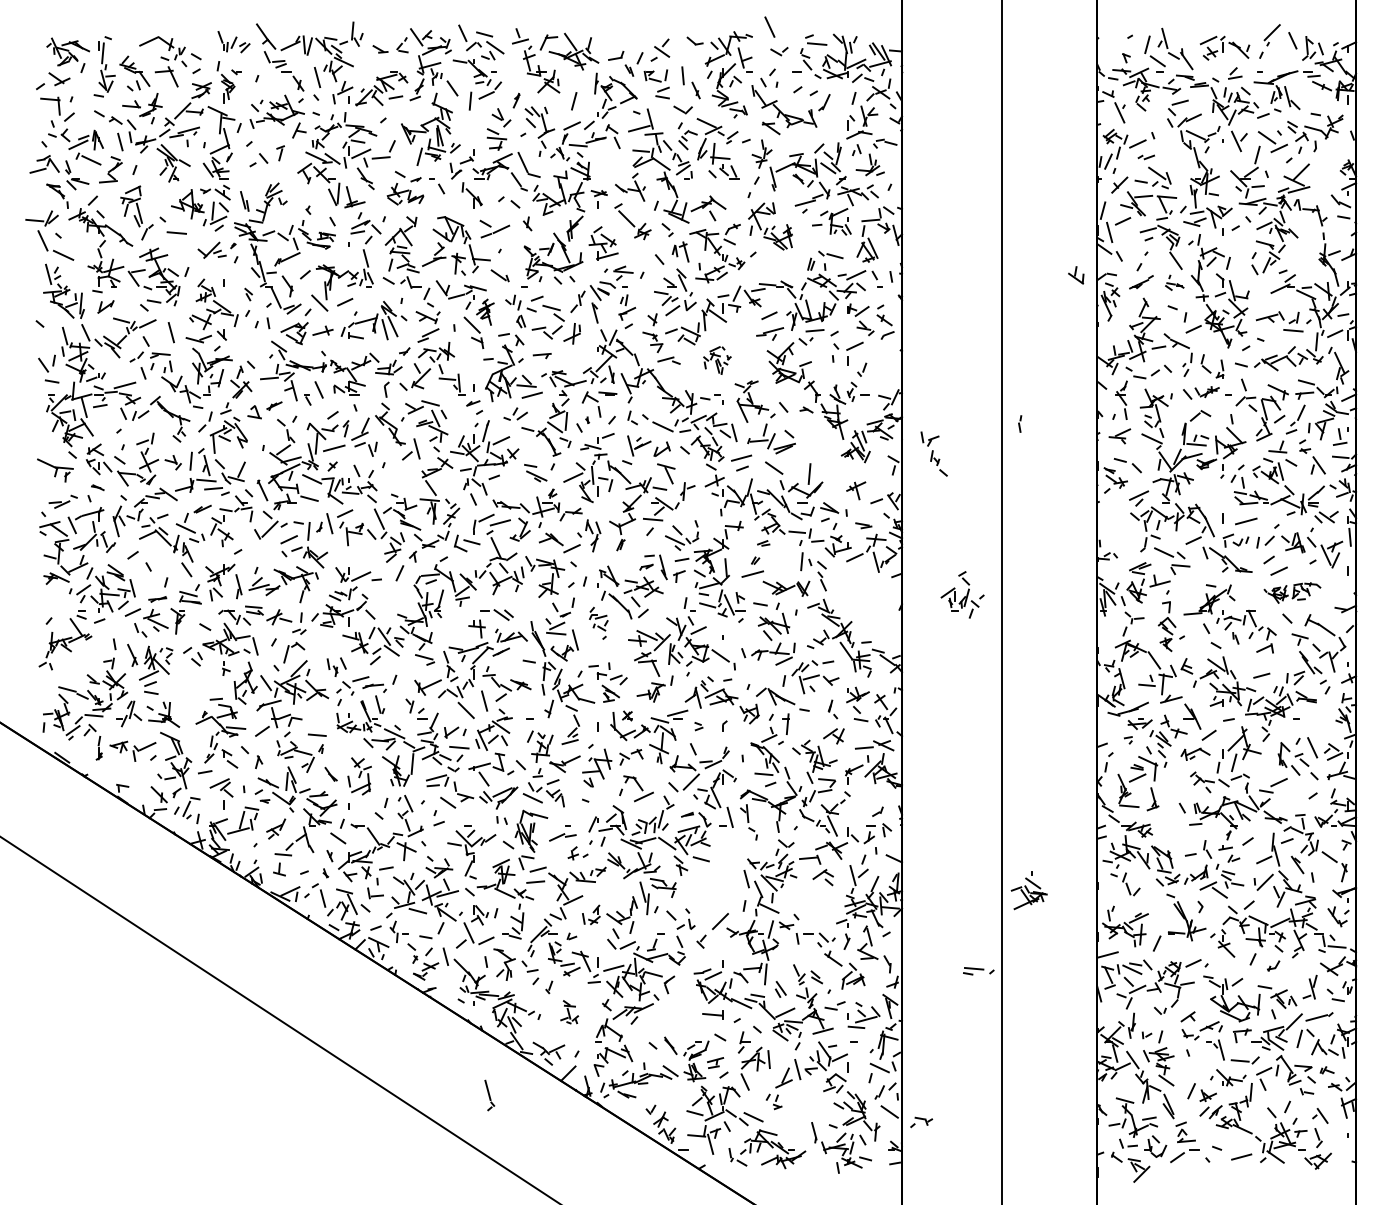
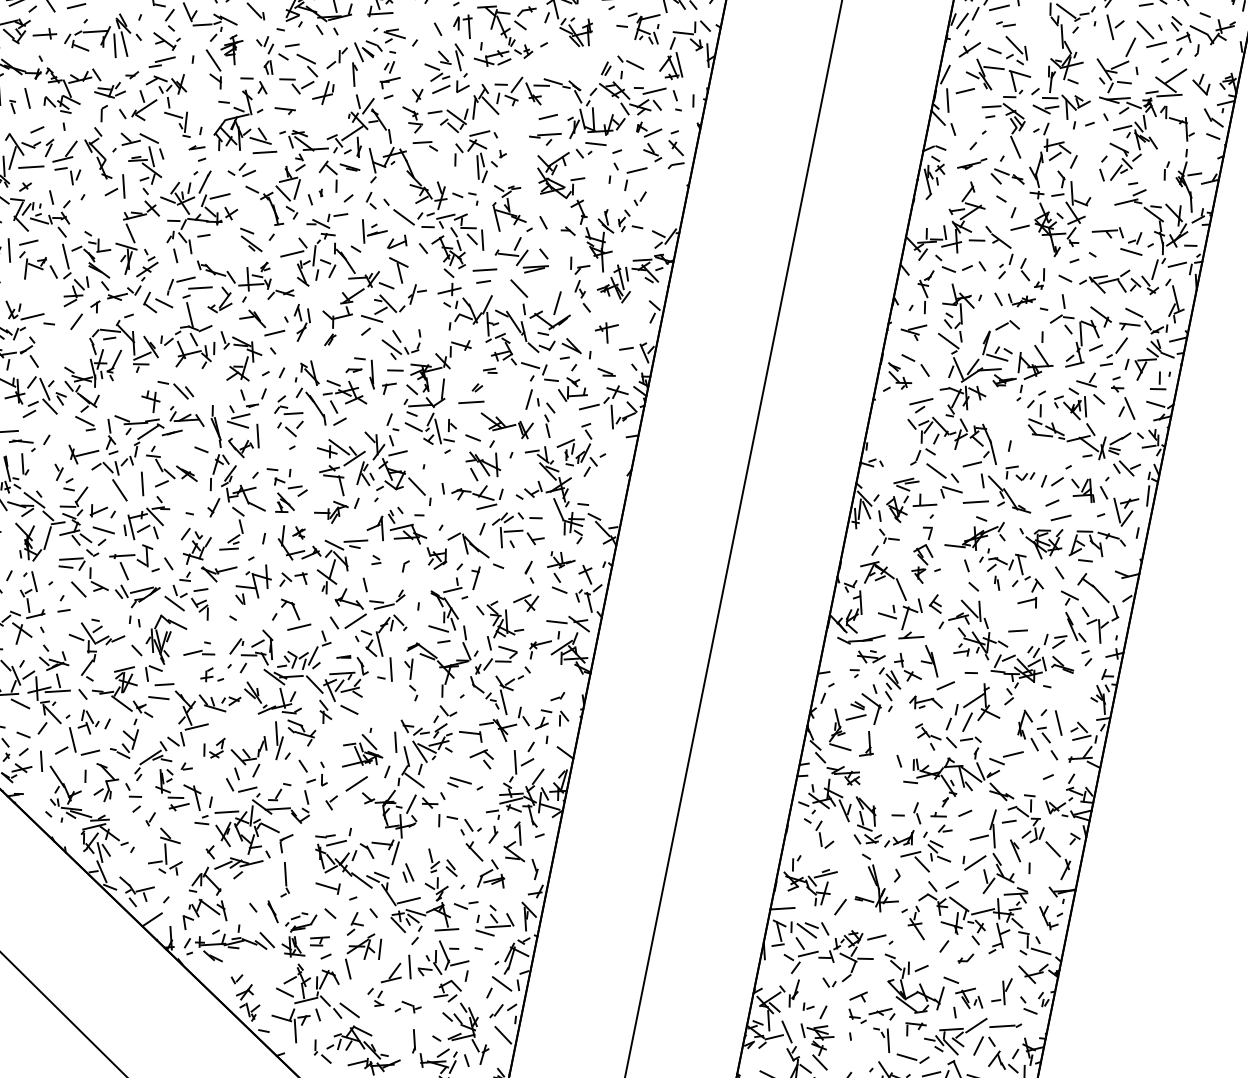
part: (1076, 275) -> (1201, 84), moved
part: (1174, 282) -> (1009, 171), size x1.67
part: (717, 360) -> (480, 155), size x1.67
part: (1020, 423) -> (1166, 170), moved
part: (933, 453) -> (579, 283), moved
line: (1246, 521) -> (976, 502), moved
part: (1292, 592) -> (1071, 544), size x1.67
part: (962, 594) -> (581, 448), moved
part: (598, 623) -> (287, 422), size x1.43
part: (1028, 890) -> (362, 748), moved
part: (978, 971) -> (464, 784), moved
part: (569, 1011) -> (167, 850), size x1.67
part: (489, 1095) -> (286, 880), moved
part: (921, 1122) -> (408, 1008), moved

